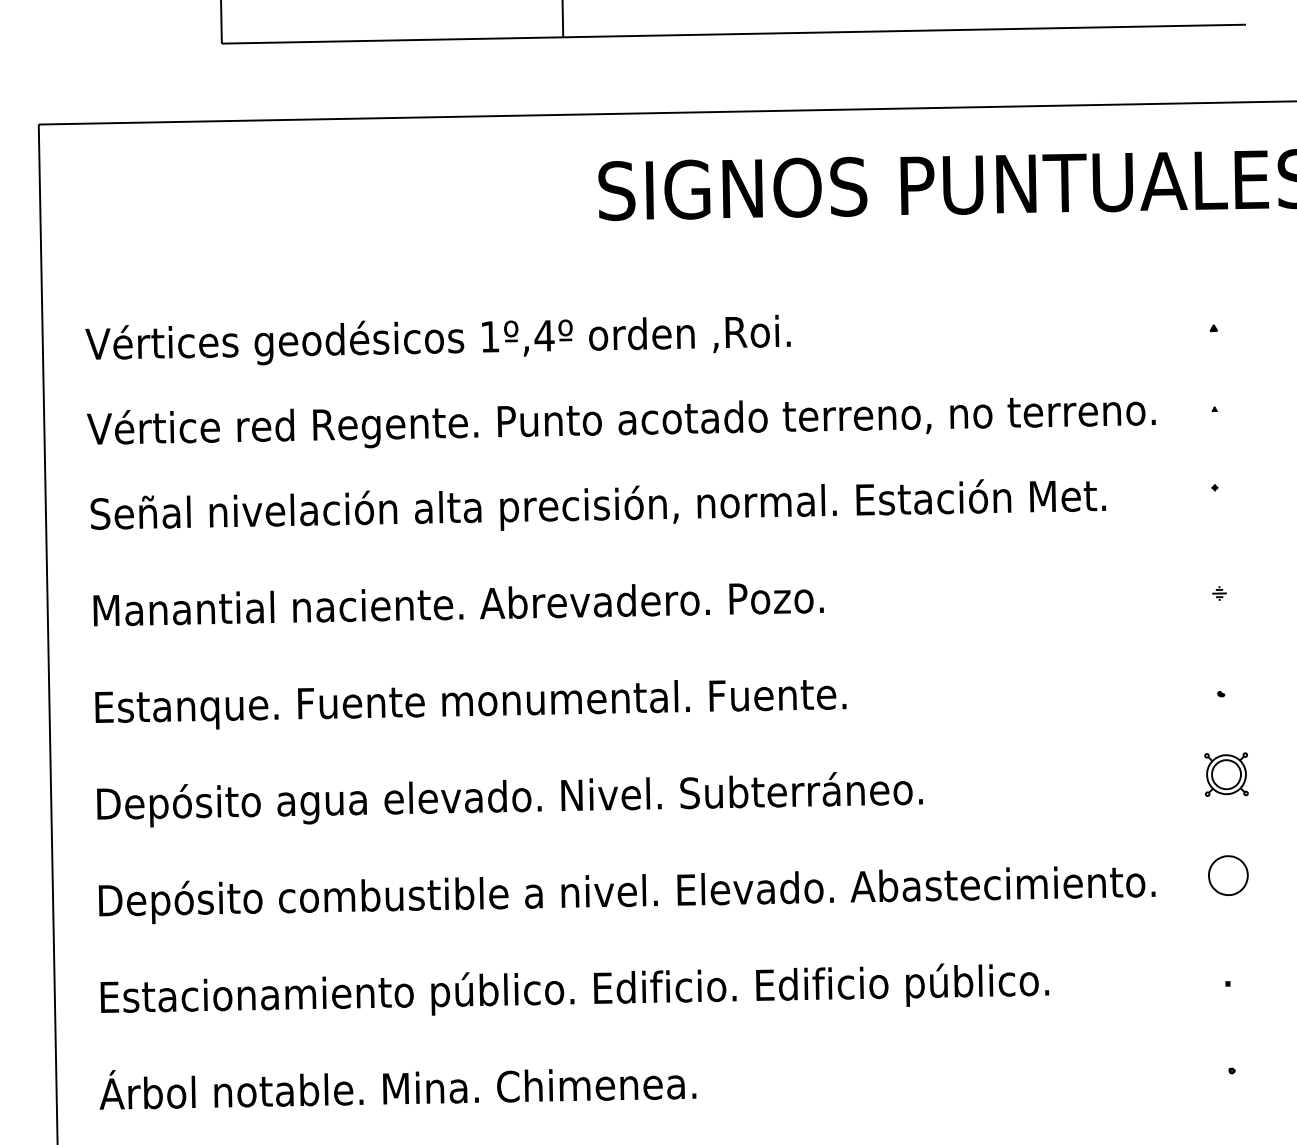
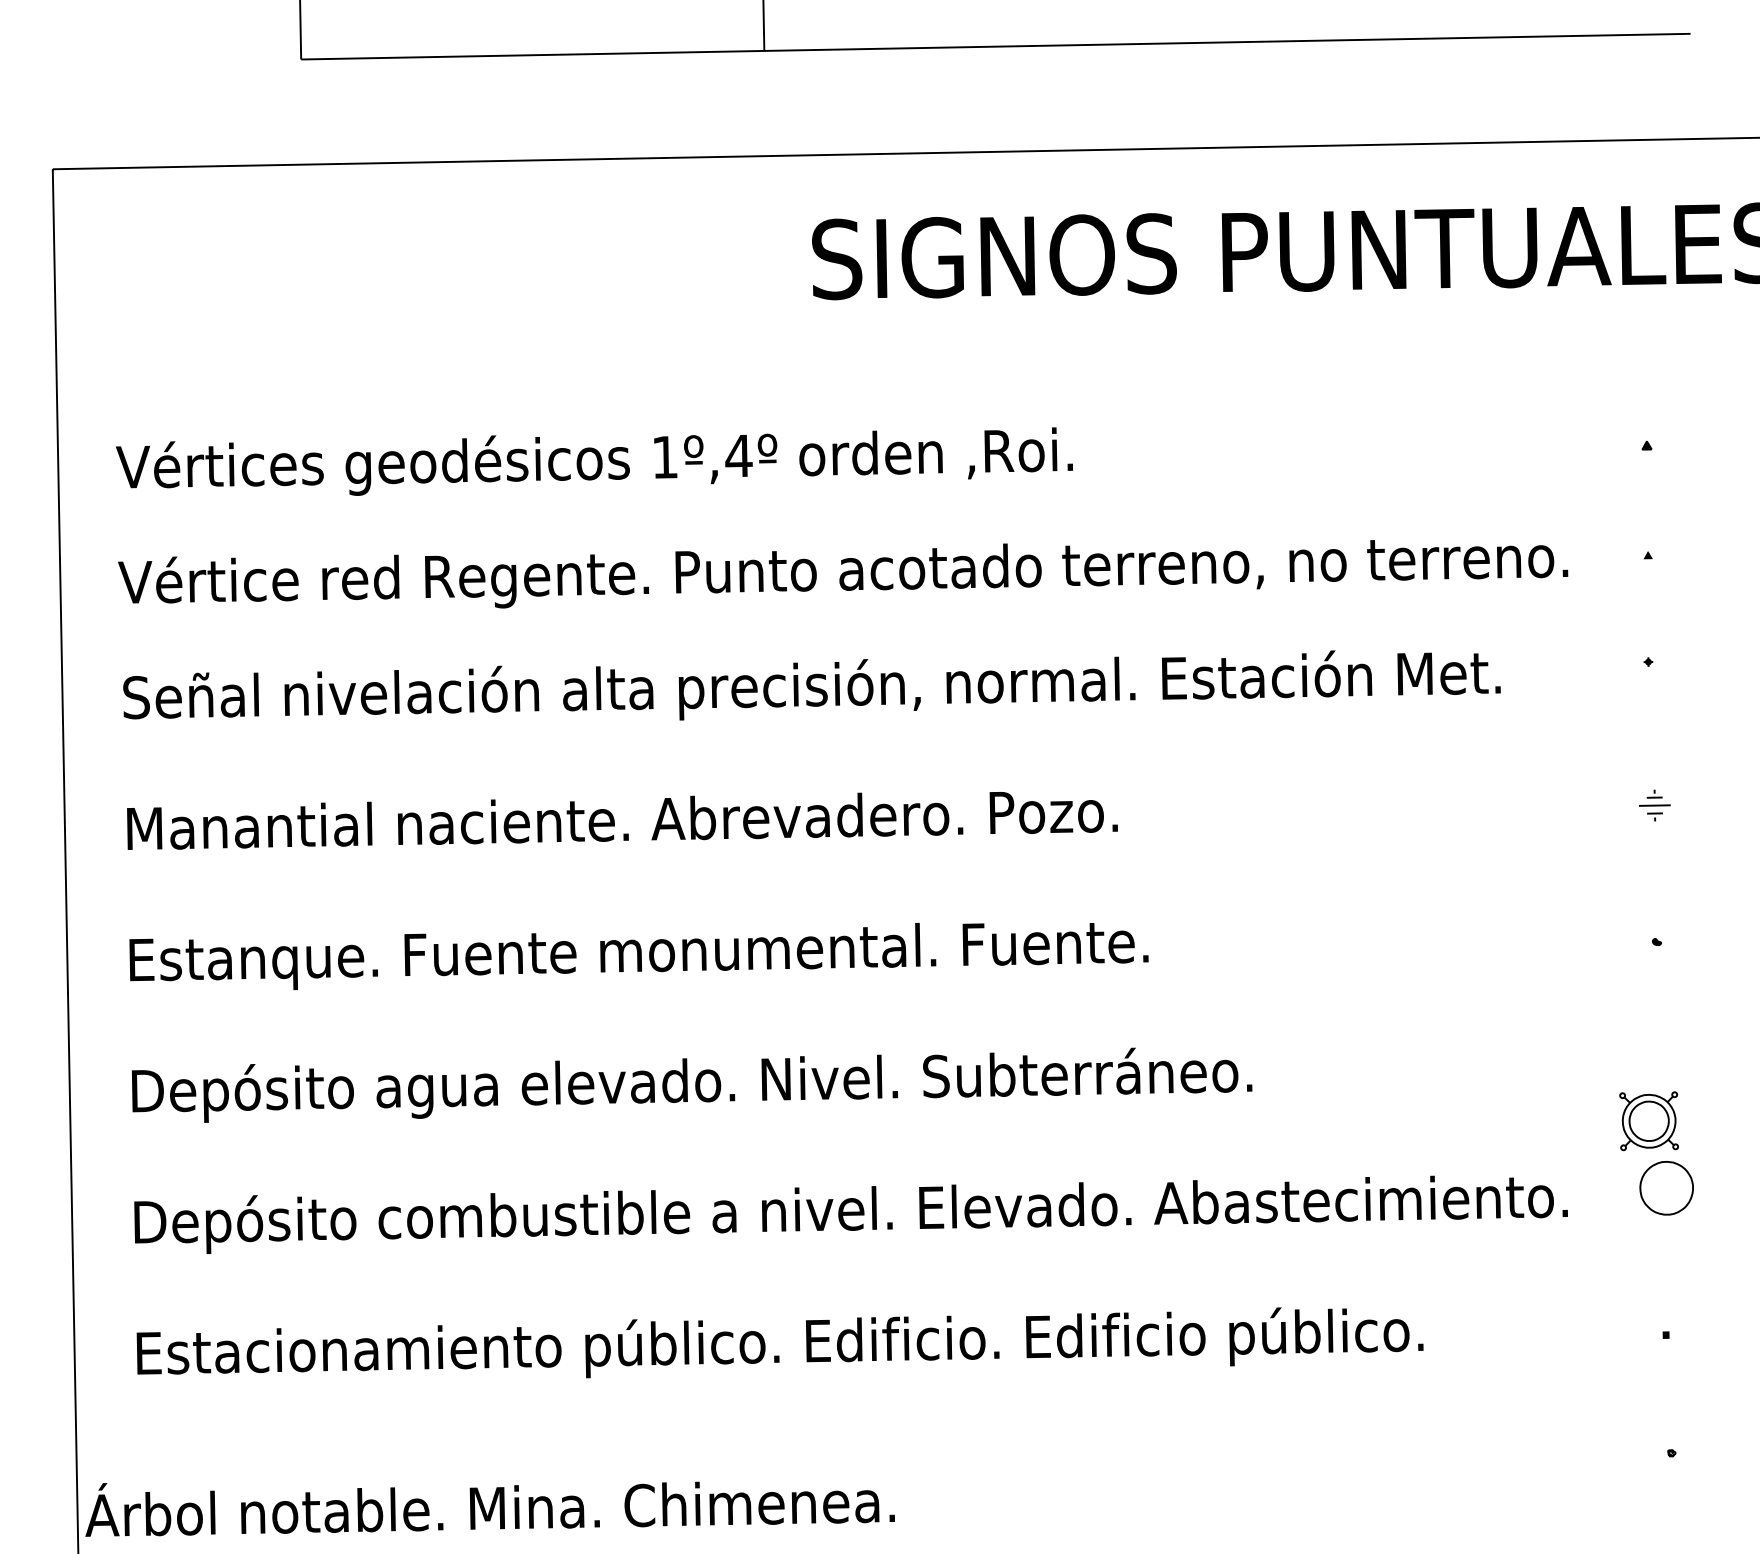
part: (1219, 593) -> (1654, 805), size x1.6
part: (1226, 774) -> (1648, 1121), moved
text: (397, 1088) -> (489, 1508), moved

